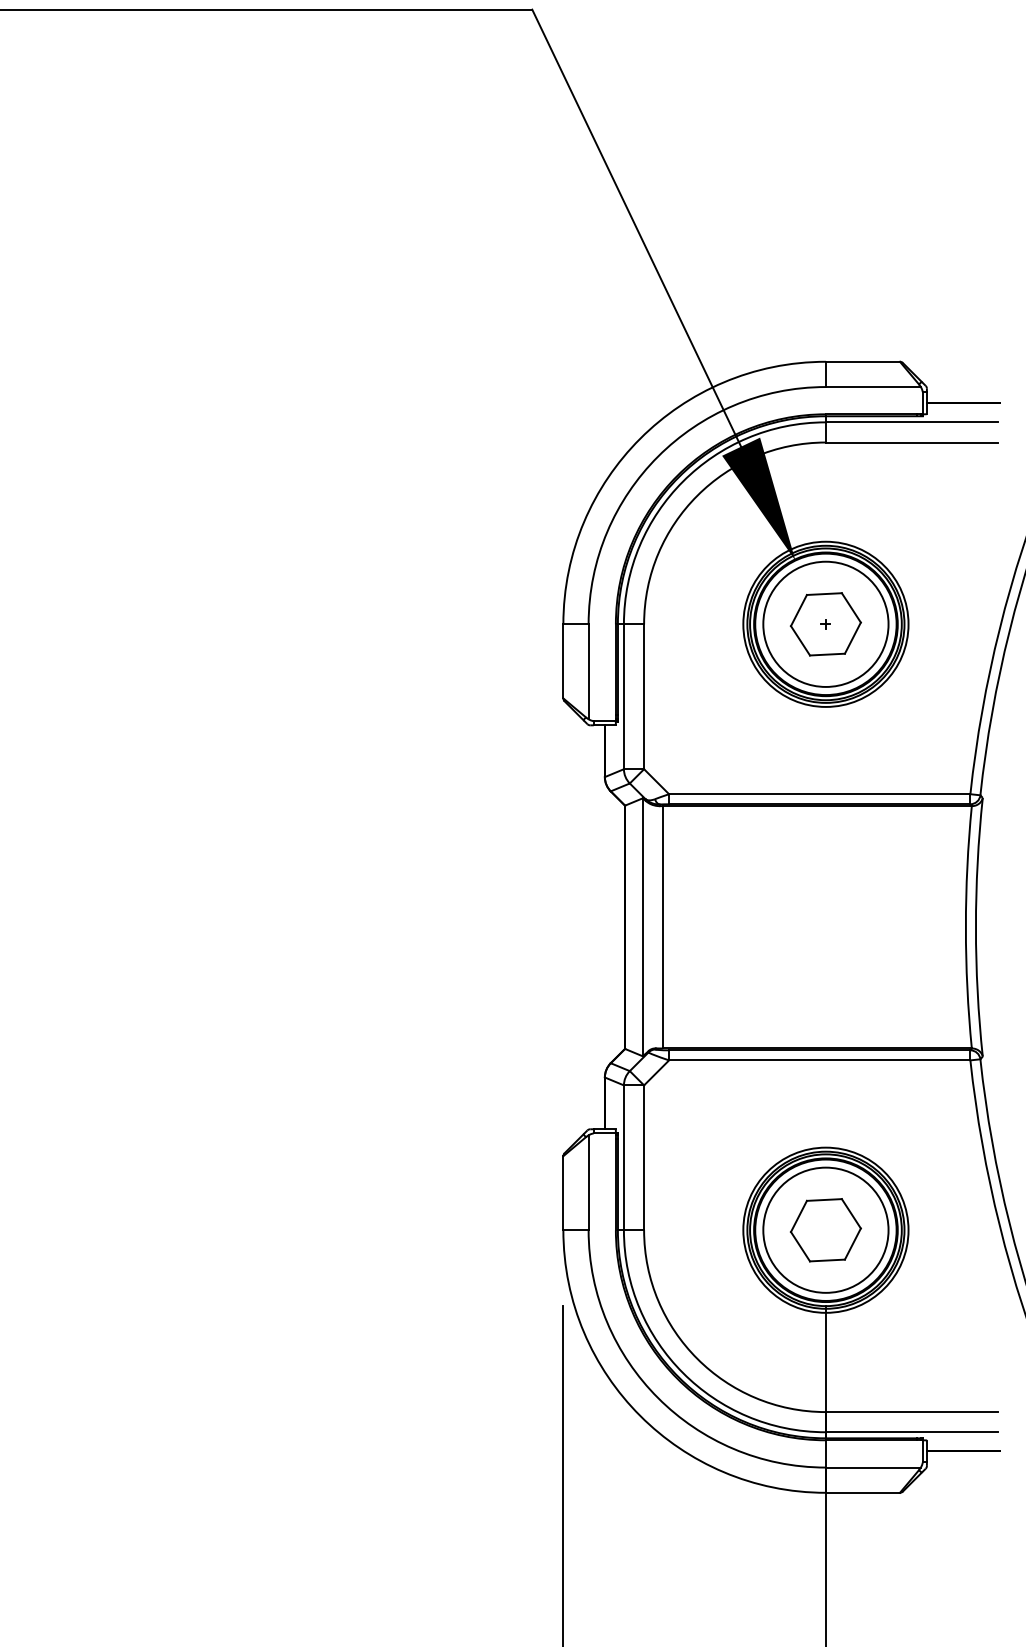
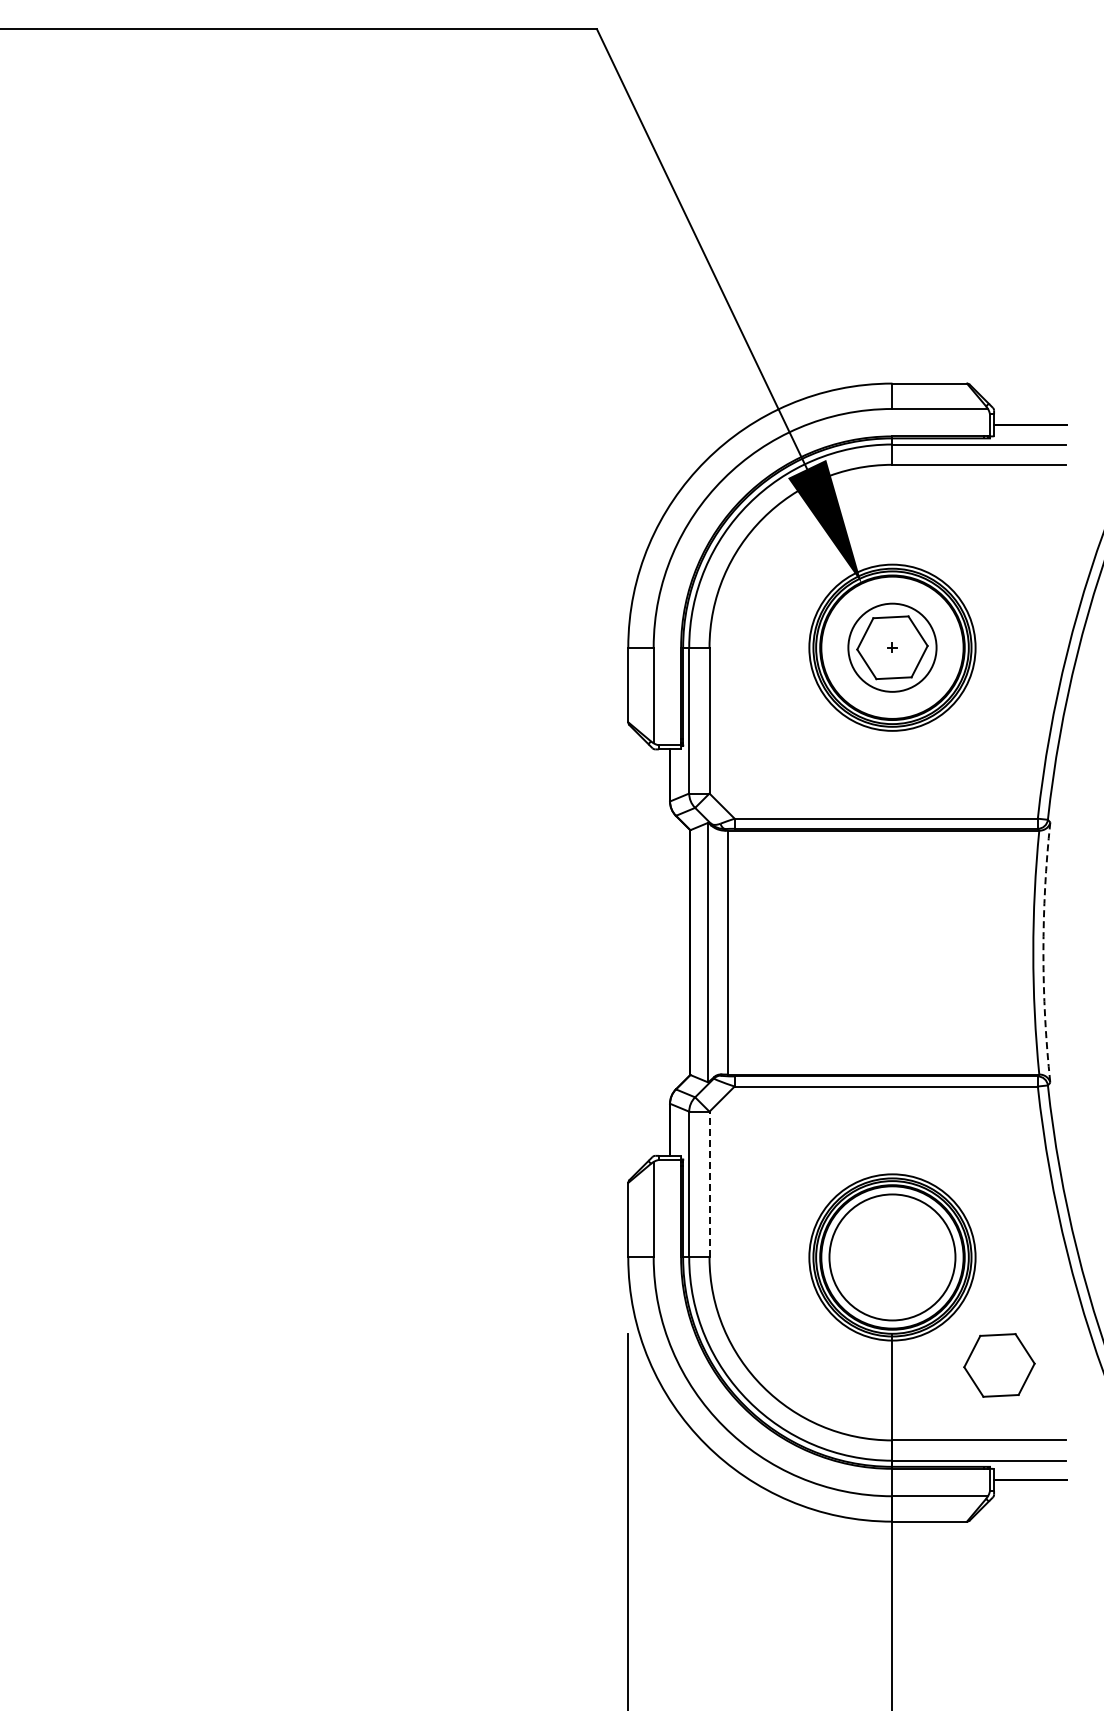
circle: (825, 624) -> (892, 647), size x0.7
arc: (976, 927) -> (1043, 952), solid -> dashed
line: (644, 1157) -> (709, 1184), solid -> dashed
part: (825, 1230) -> (999, 1365), moved

